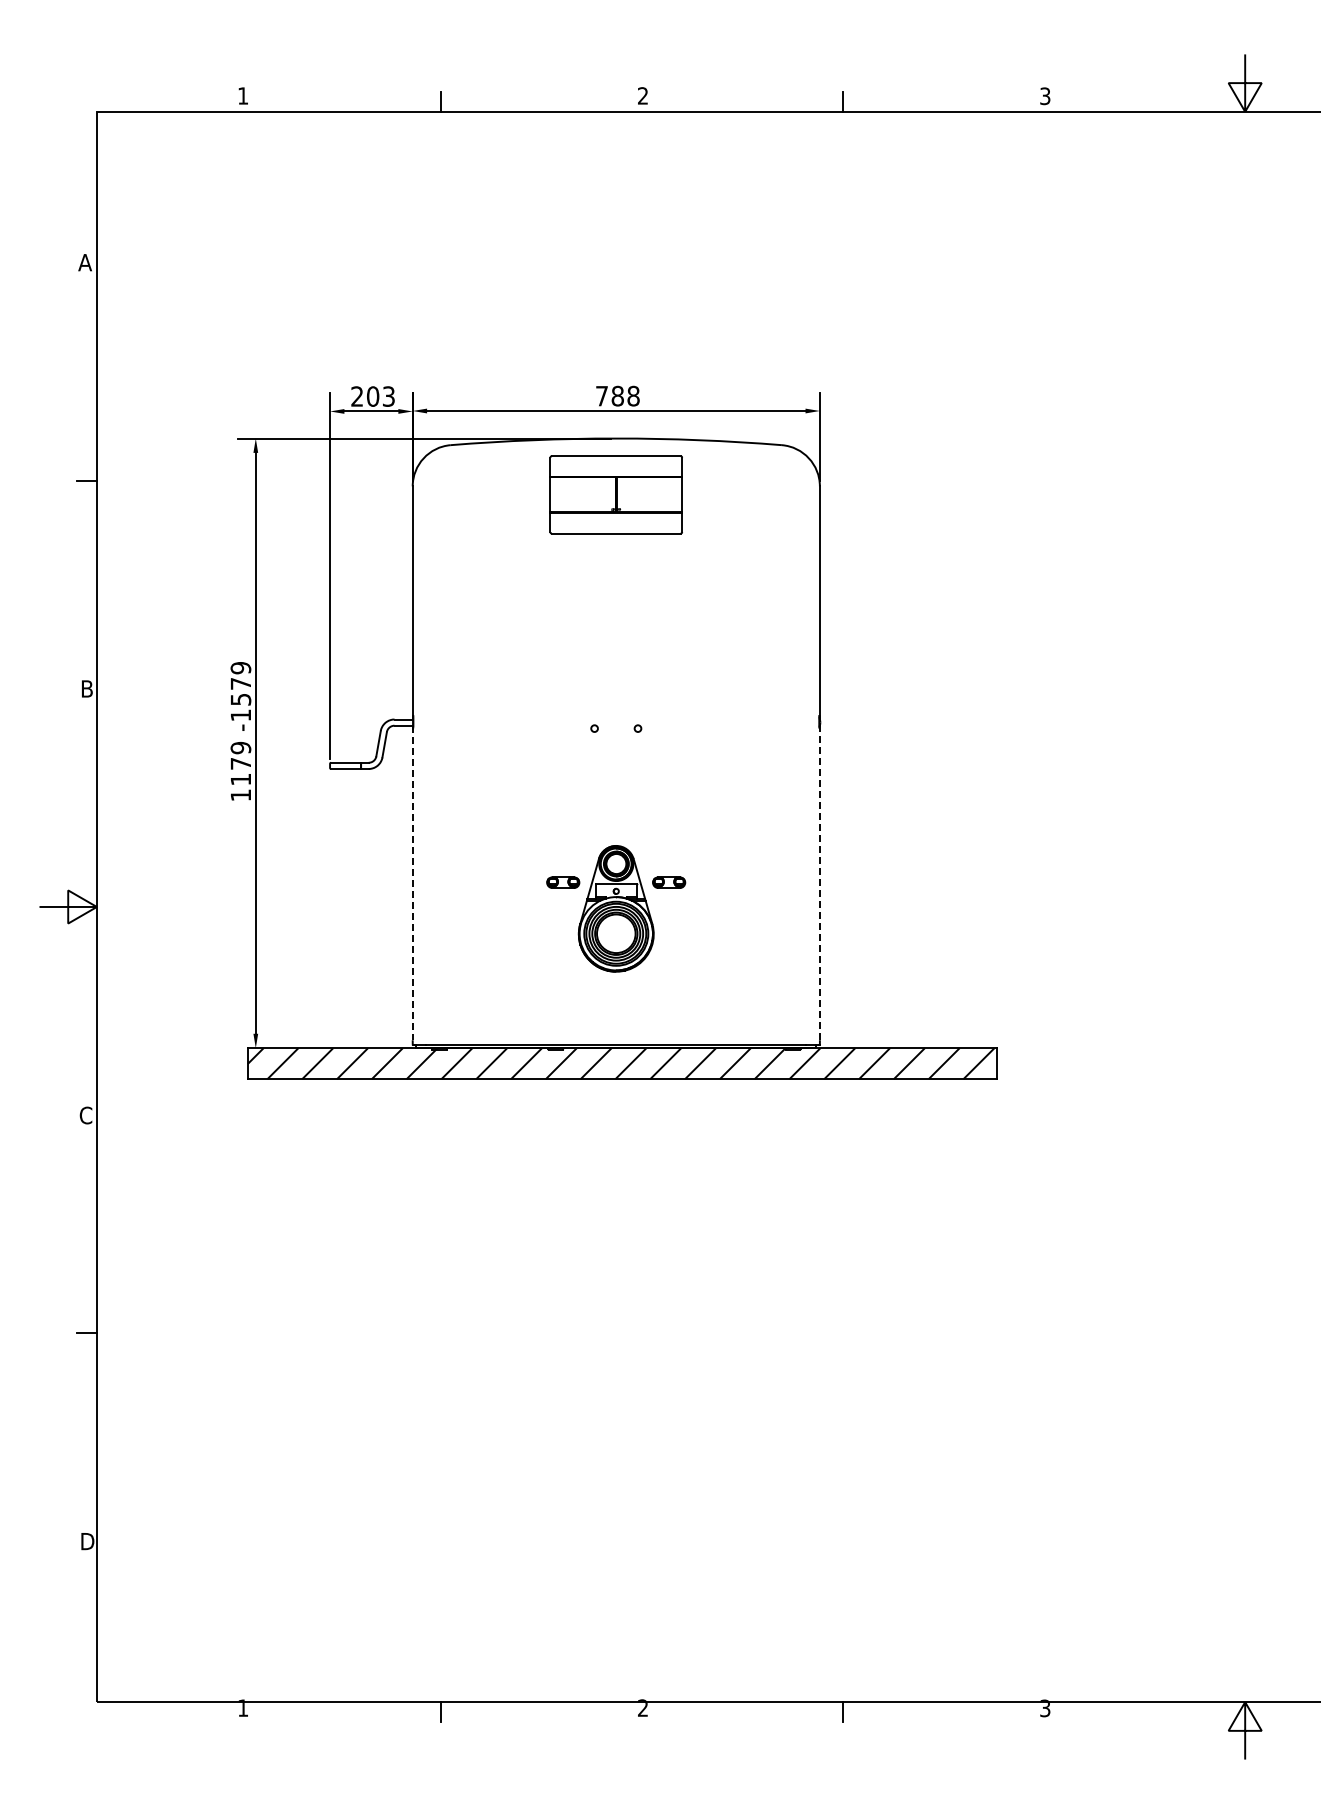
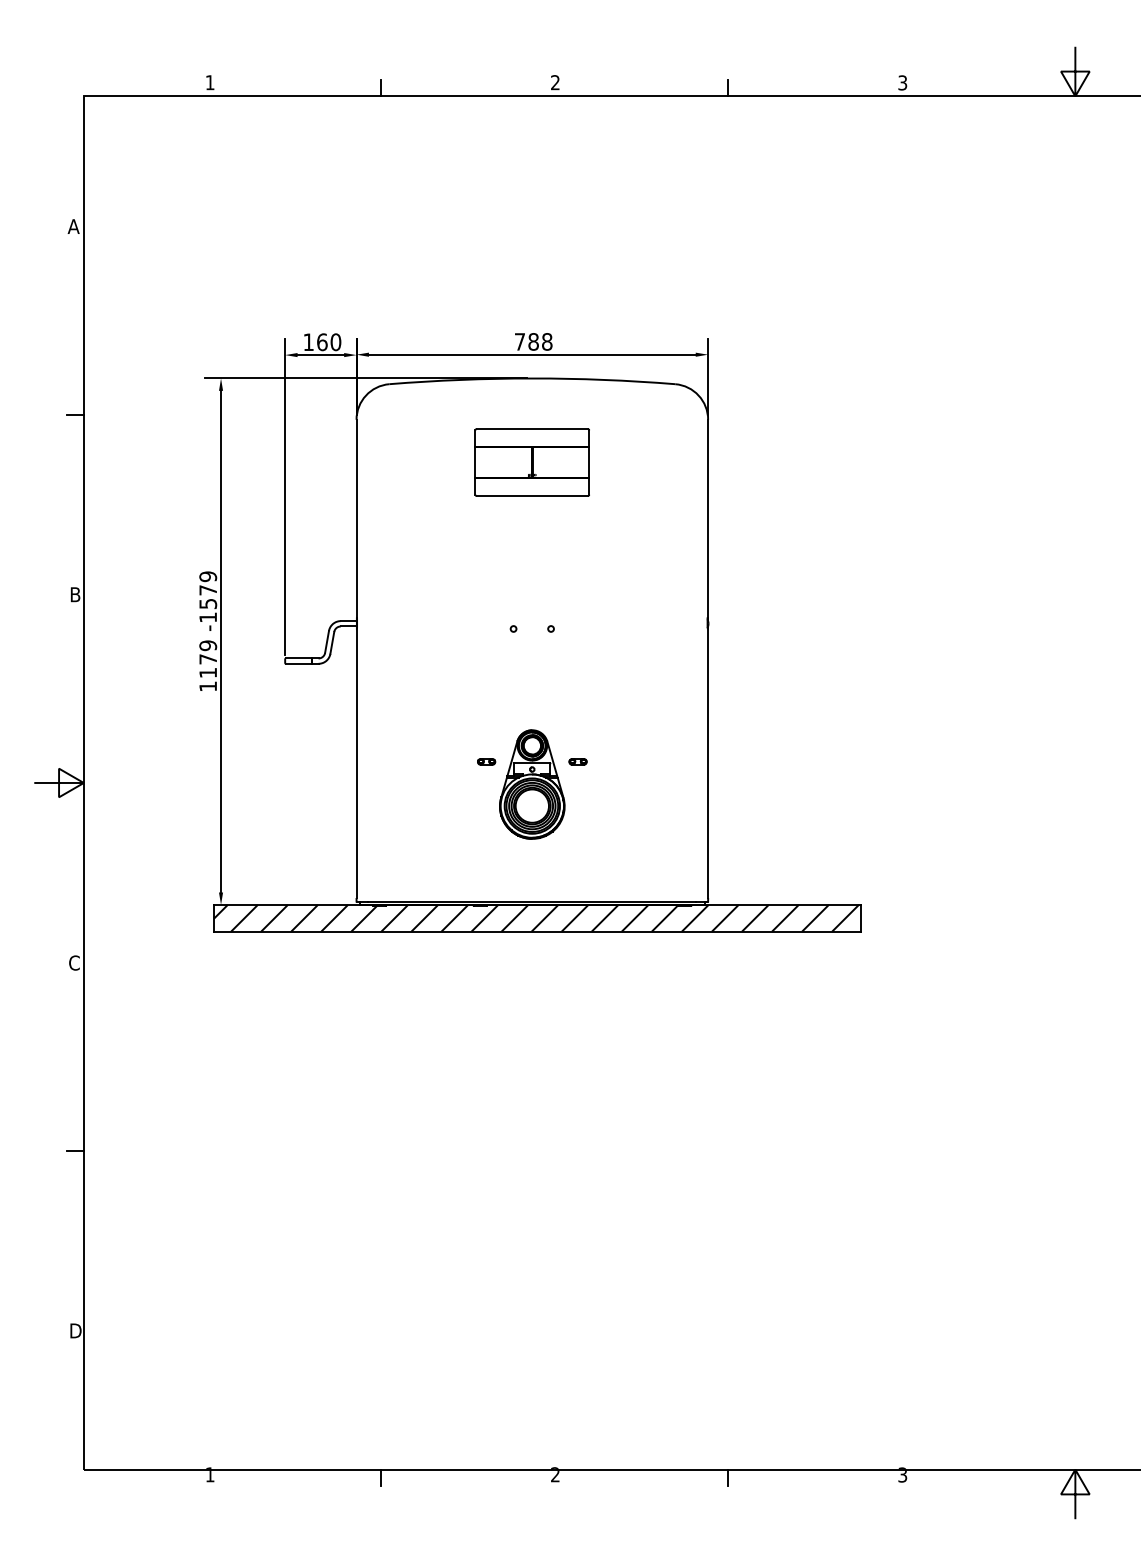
text: (373, 396) -> (322, 342), 203 -> 160
part: (615, 494) -> (531, 462), moved
part: (563, 882) -> (486, 761), size x0.62
part: (669, 882) -> (578, 761), size x0.62
line: (412, 883) -> (356, 762), dashed -> solid
line: (819, 883) -> (707, 762), dashed -> solid

